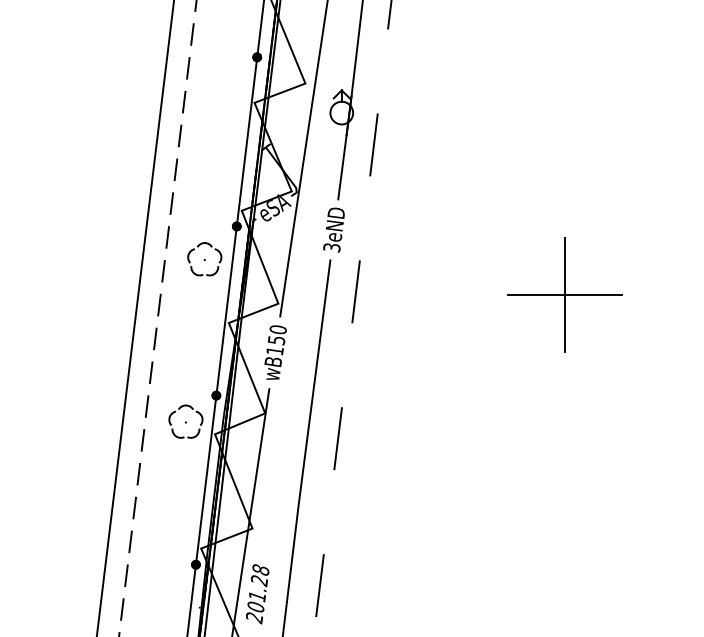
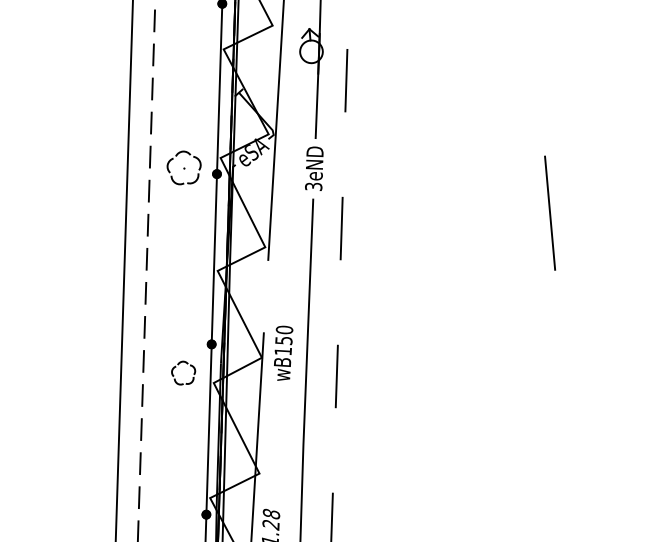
part: (204, 259) -> (184, 168), moved
line: (564, 295) -> (549, 213), removed
text: (275, 352) -> (283, 352), moved
part: (185, 421) -> (183, 372), size x0.7

